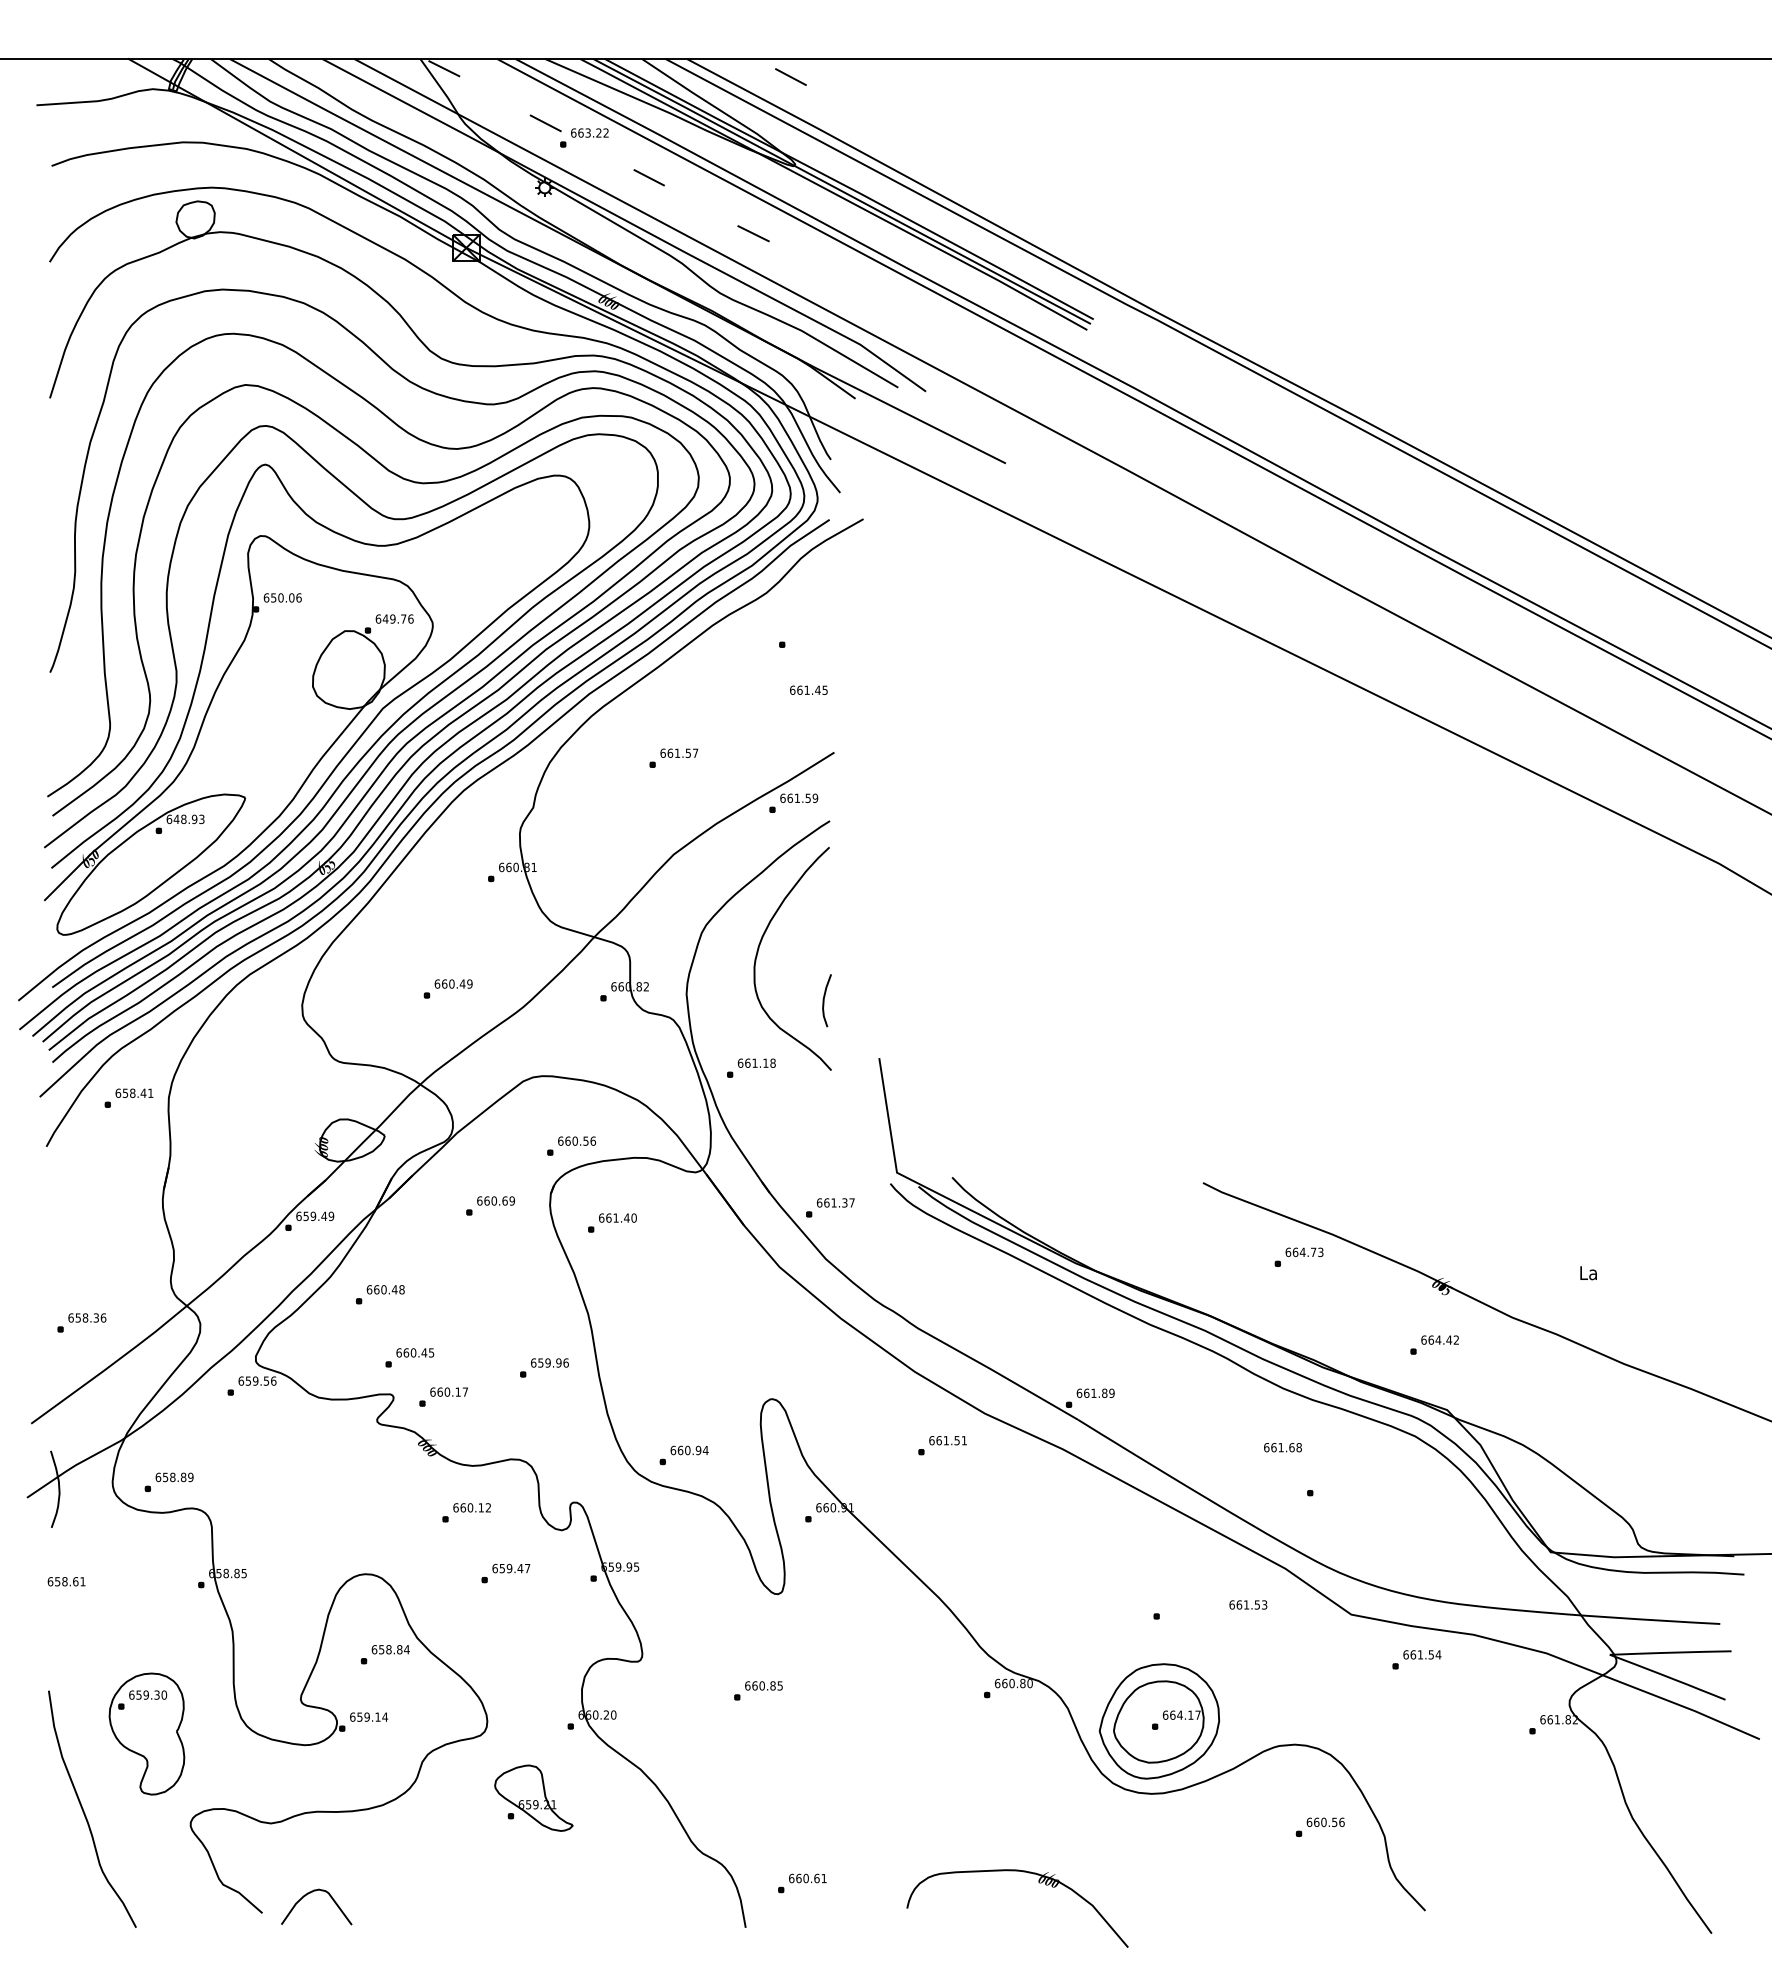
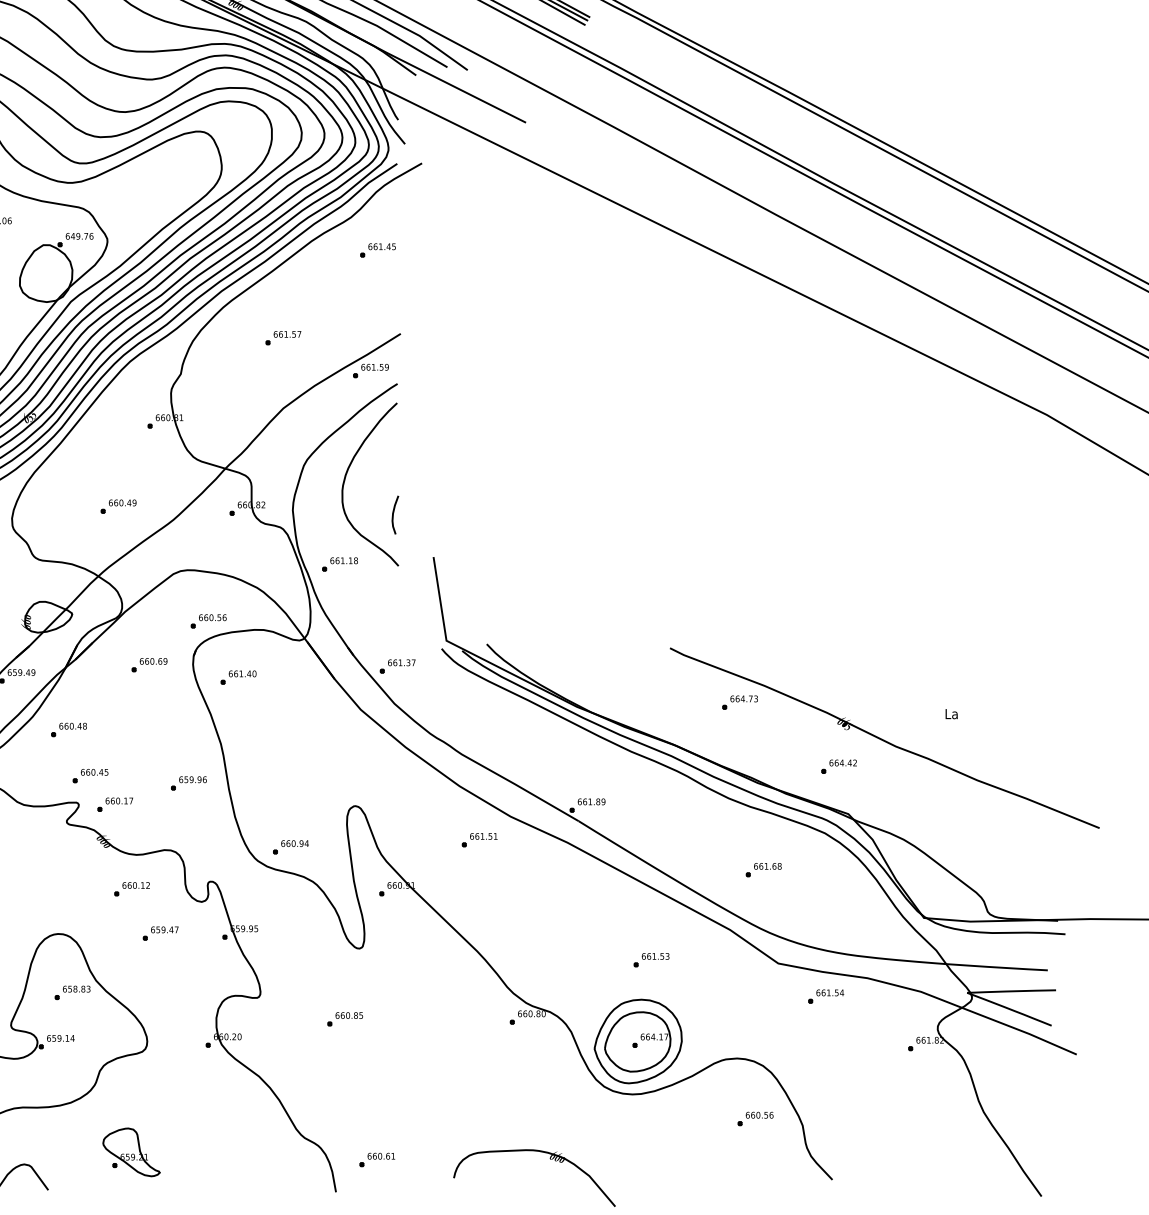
text: (808, 689) -> (381, 246), moved
text: (1282, 1447) -> (767, 866), moved
text: (1248, 1604) -> (655, 956), moved
text: (406, 1649) -> (88, 988), 658.84 -> 658.83
part: (533, 1797) -> (131, 1151), moved

